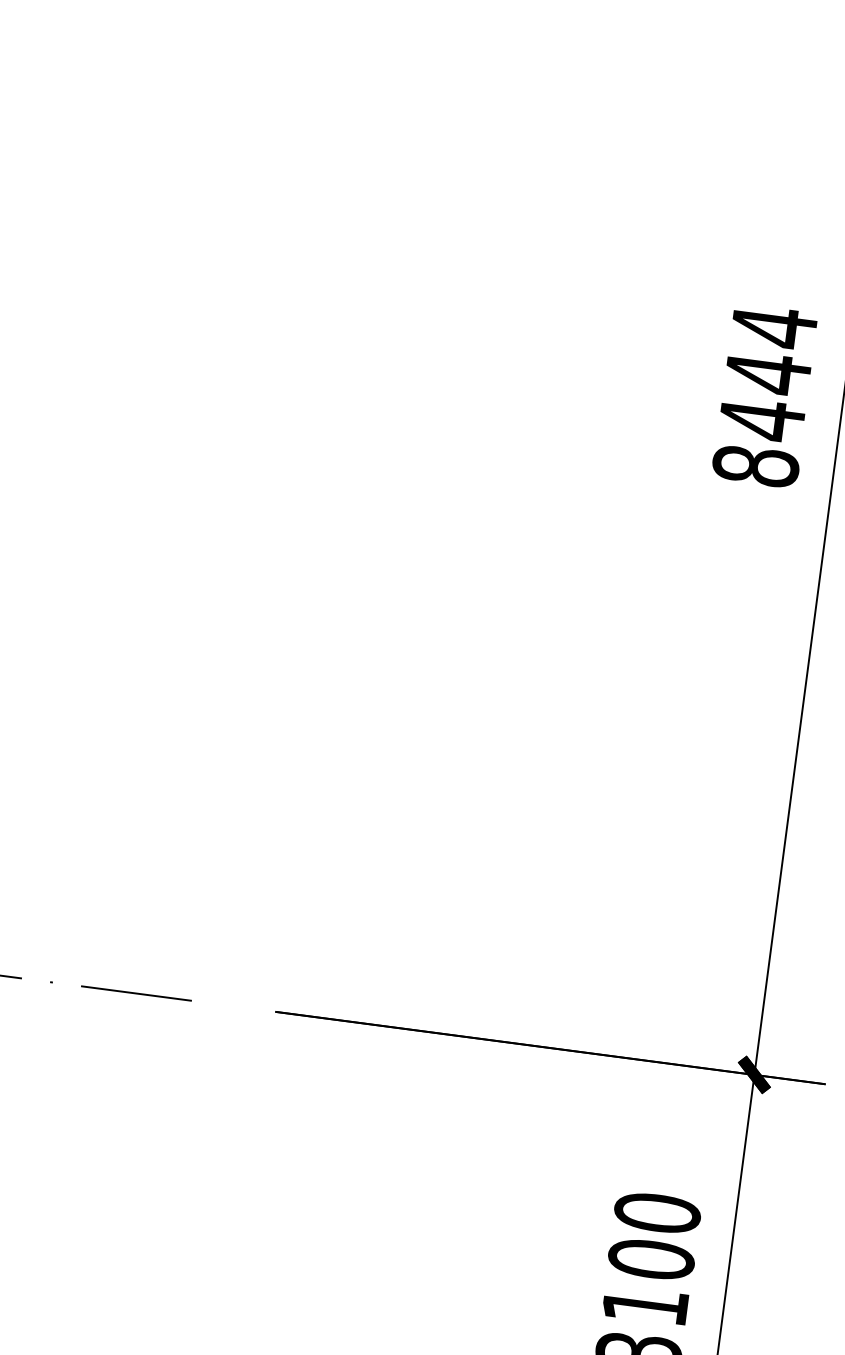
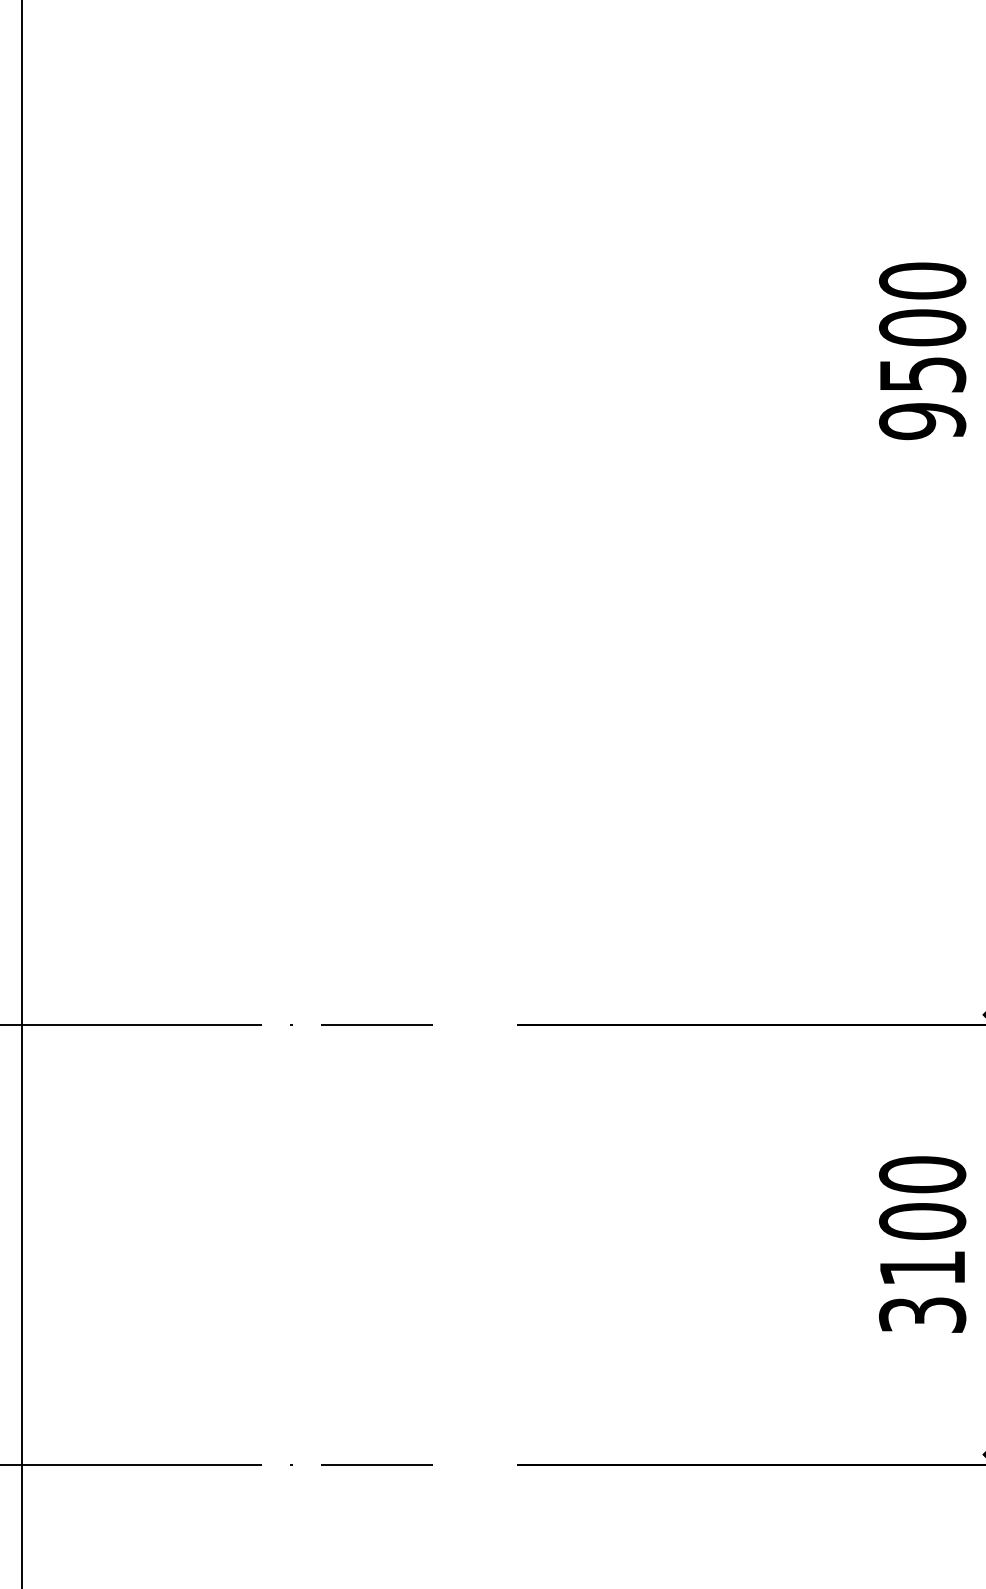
text: (765, 395) -> (922, 350), 8444 -> 9500

